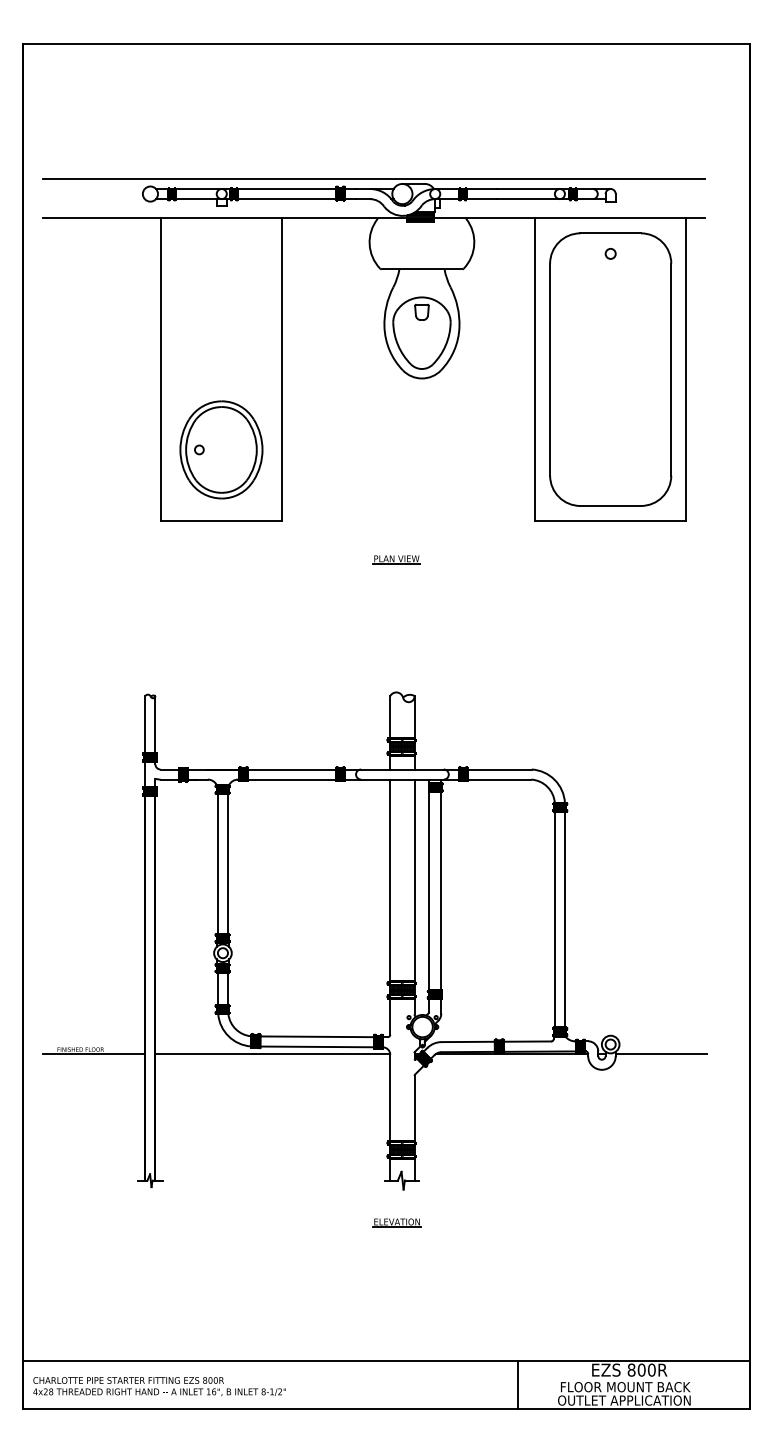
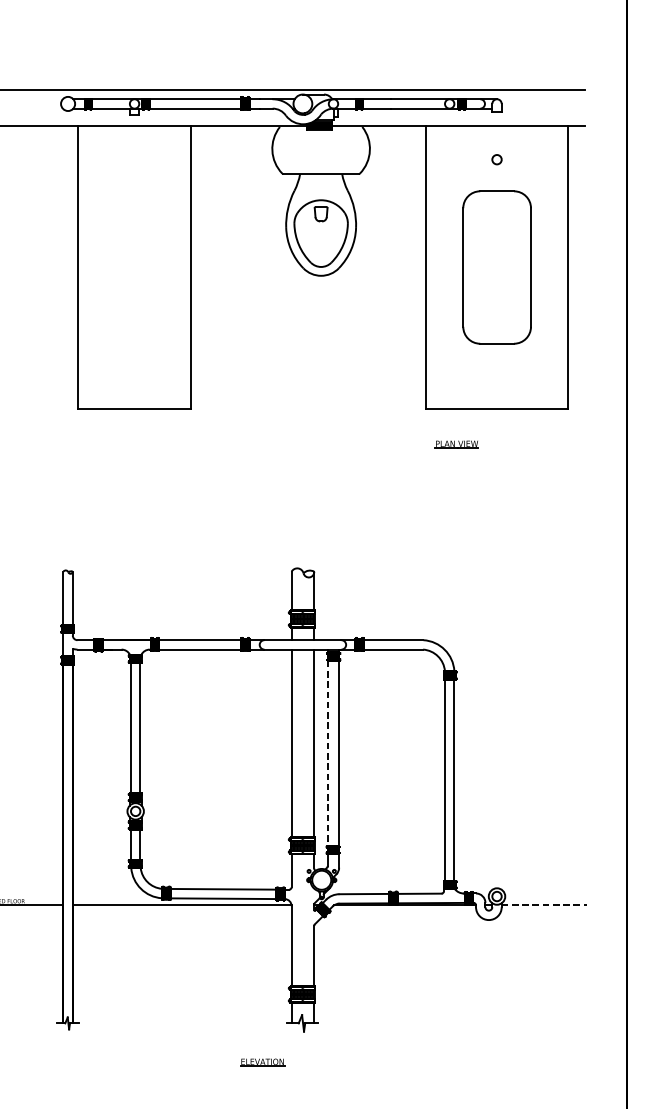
part: (610, 369) -> (496, 267), size x0.6
part: (221, 449) -> (134, 341), removed
part: (396, 559) -> (456, 444), moved
line: (429, 891) -> (328, 753), solid -> dashed
line: (661, 1053) -> (544, 904), solid -> dashed
part: (396, 1222) -> (262, 1062), moved

